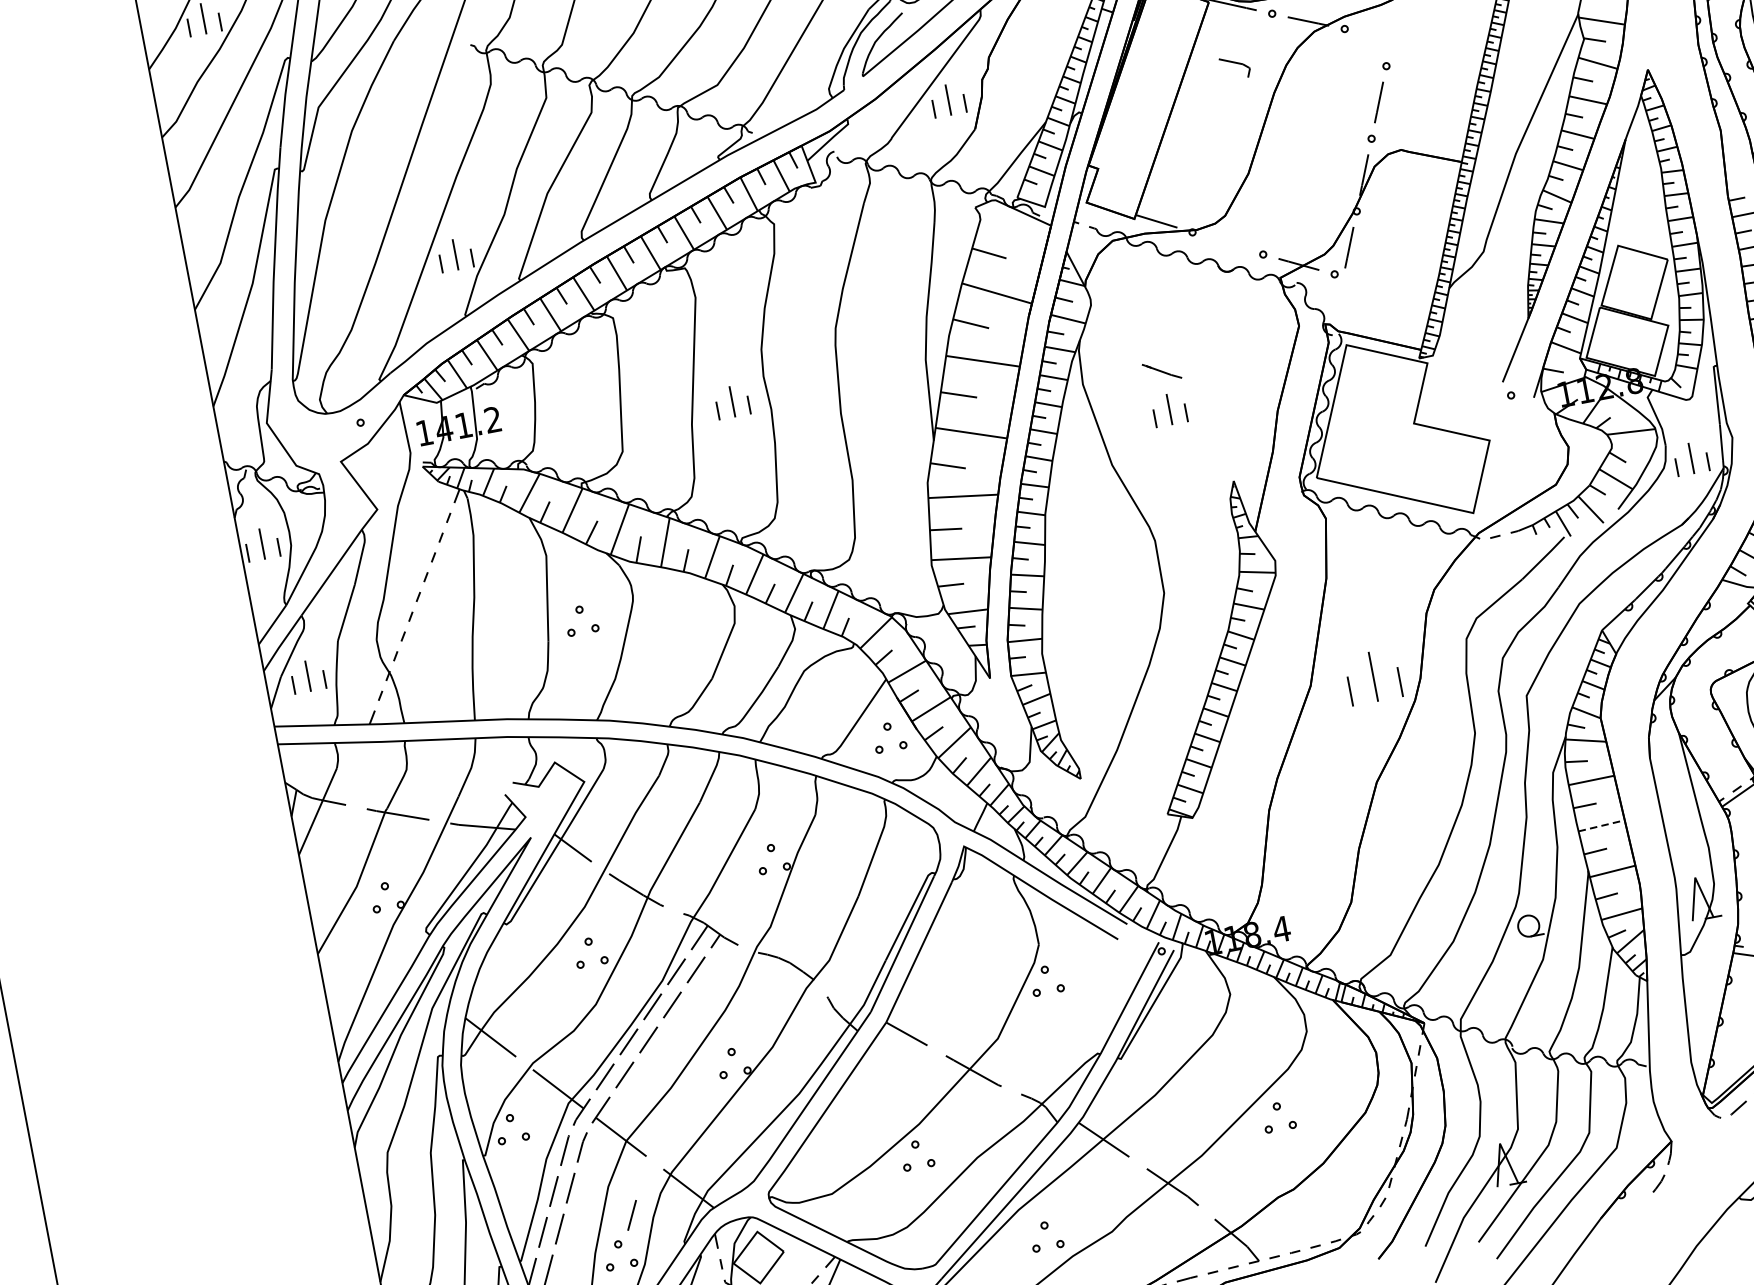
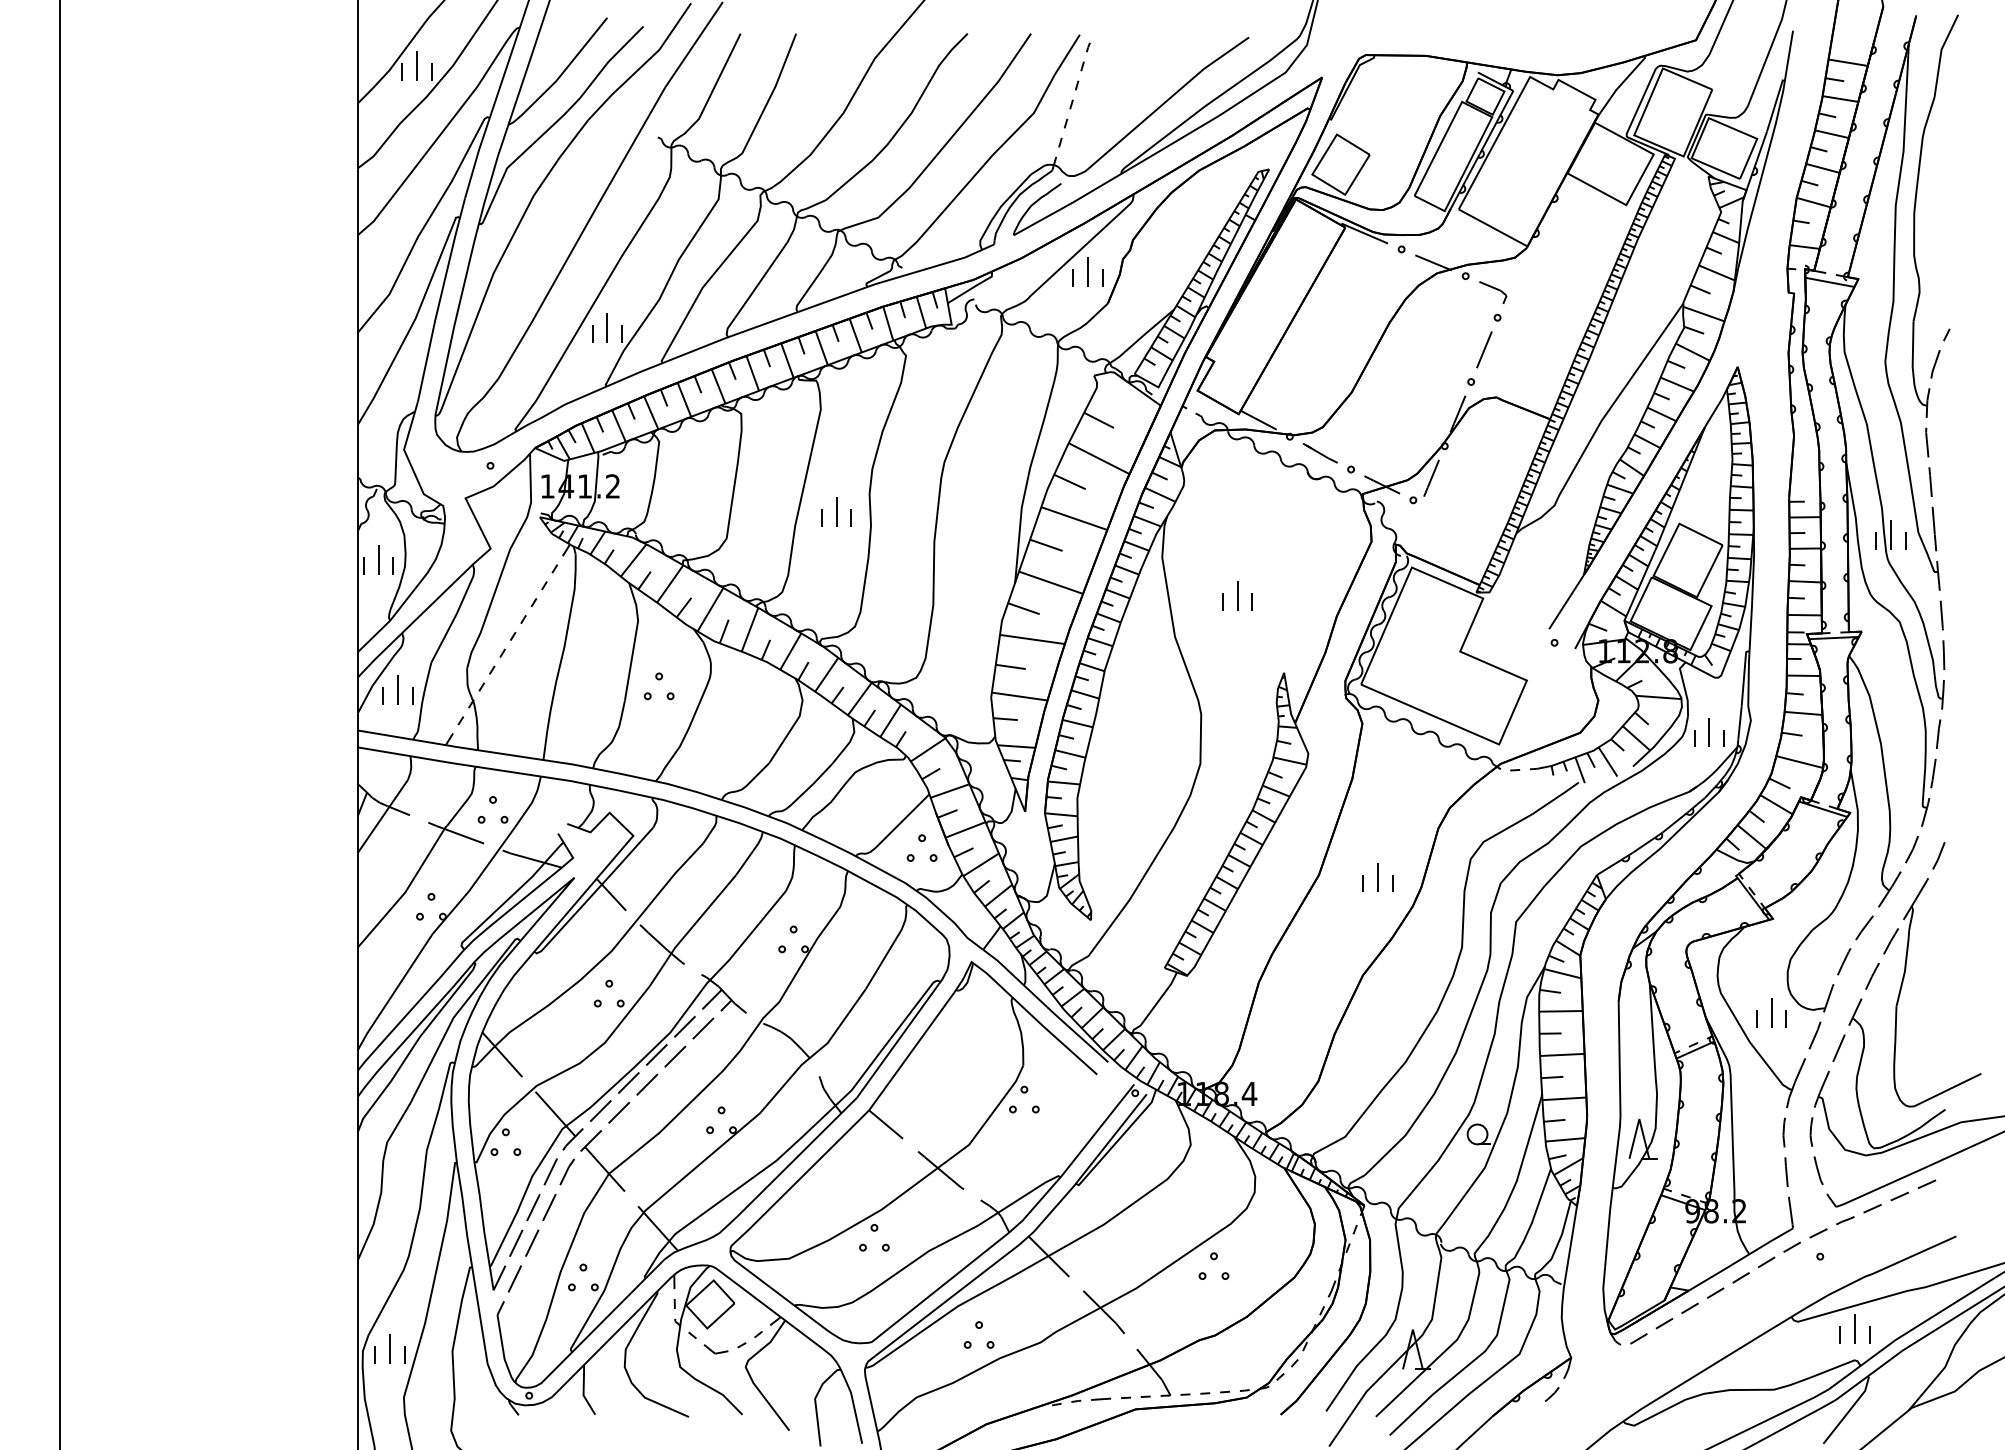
part: (1235, 67) -> (1493, 292), moved
line: (1161, 371) -> (1319, 453), moved
part: (1372, 676) -> (1377, 877), size x0.62
part: (431, 782) -> (492, 809), added
line: (1601, 825) -> (1562, 1054), dashed -> solid
line: (632, 1214) -> (601, 1242), removed

